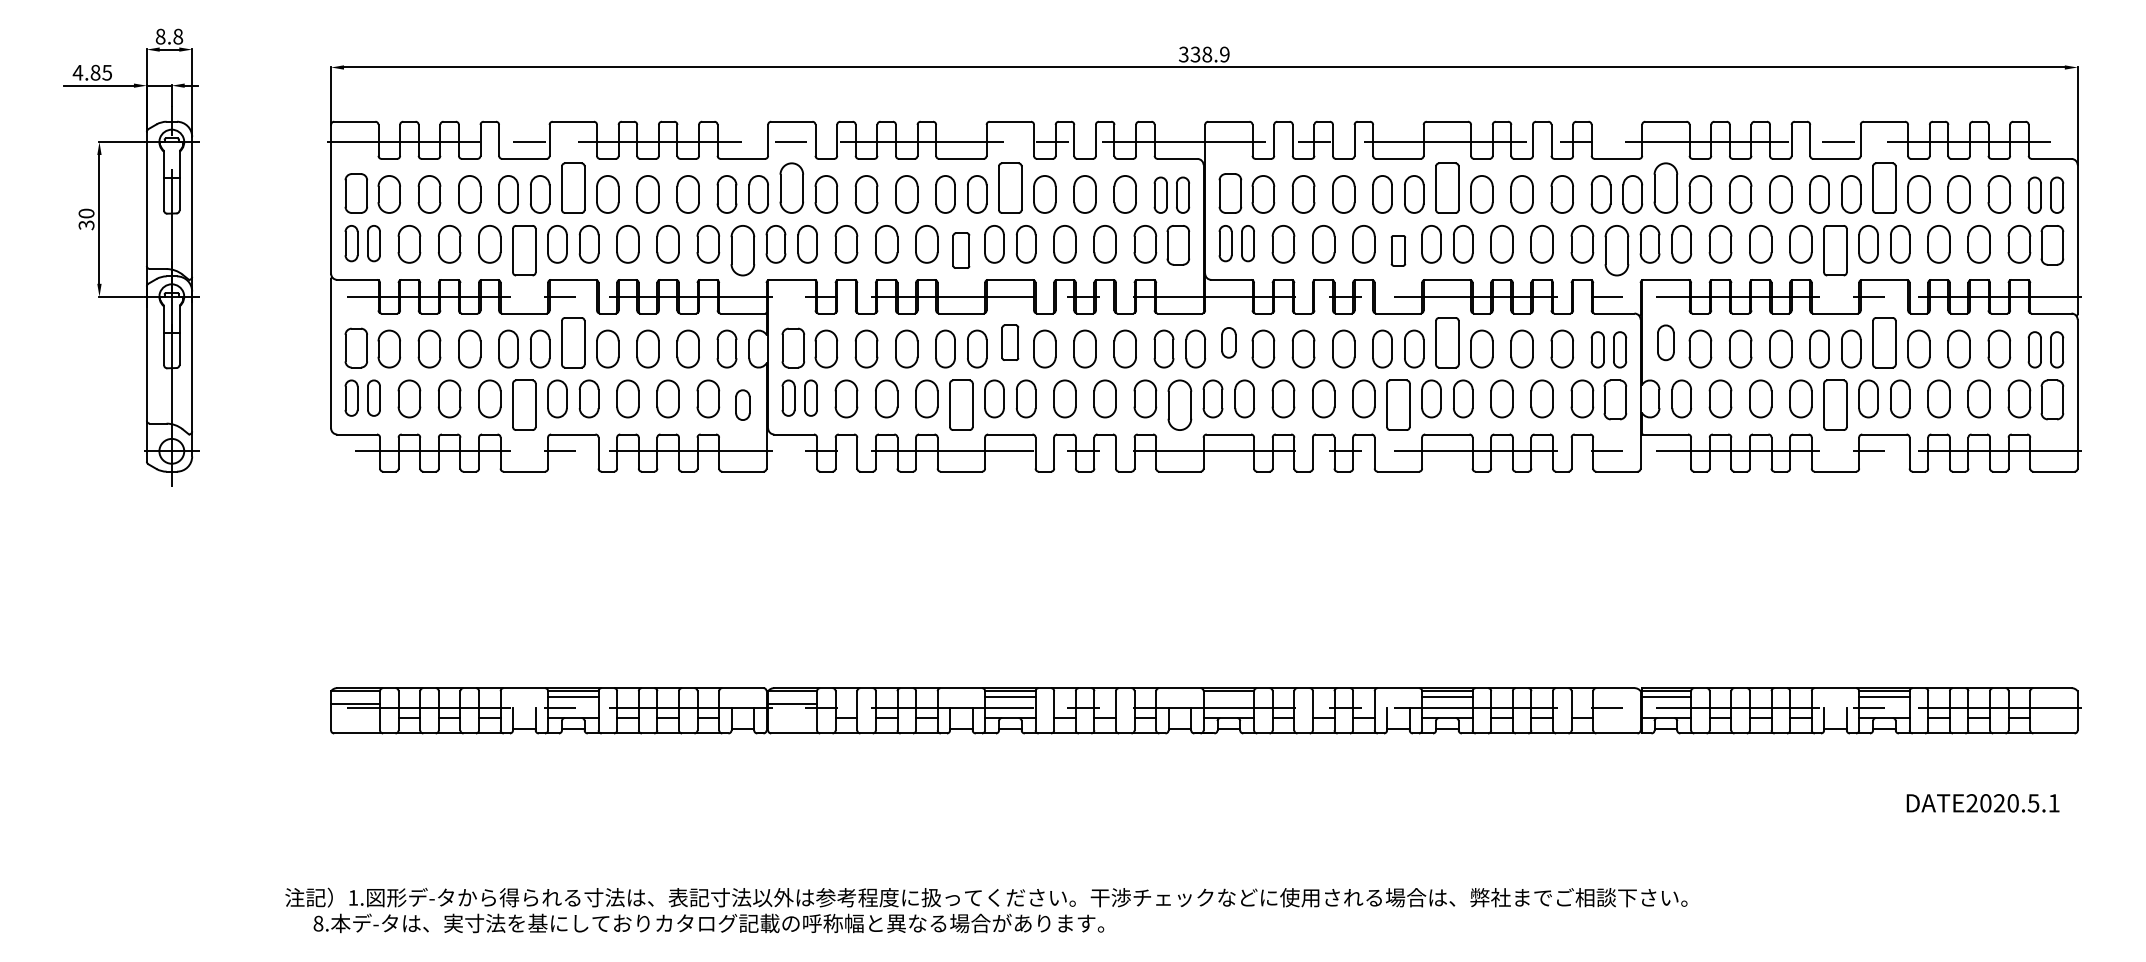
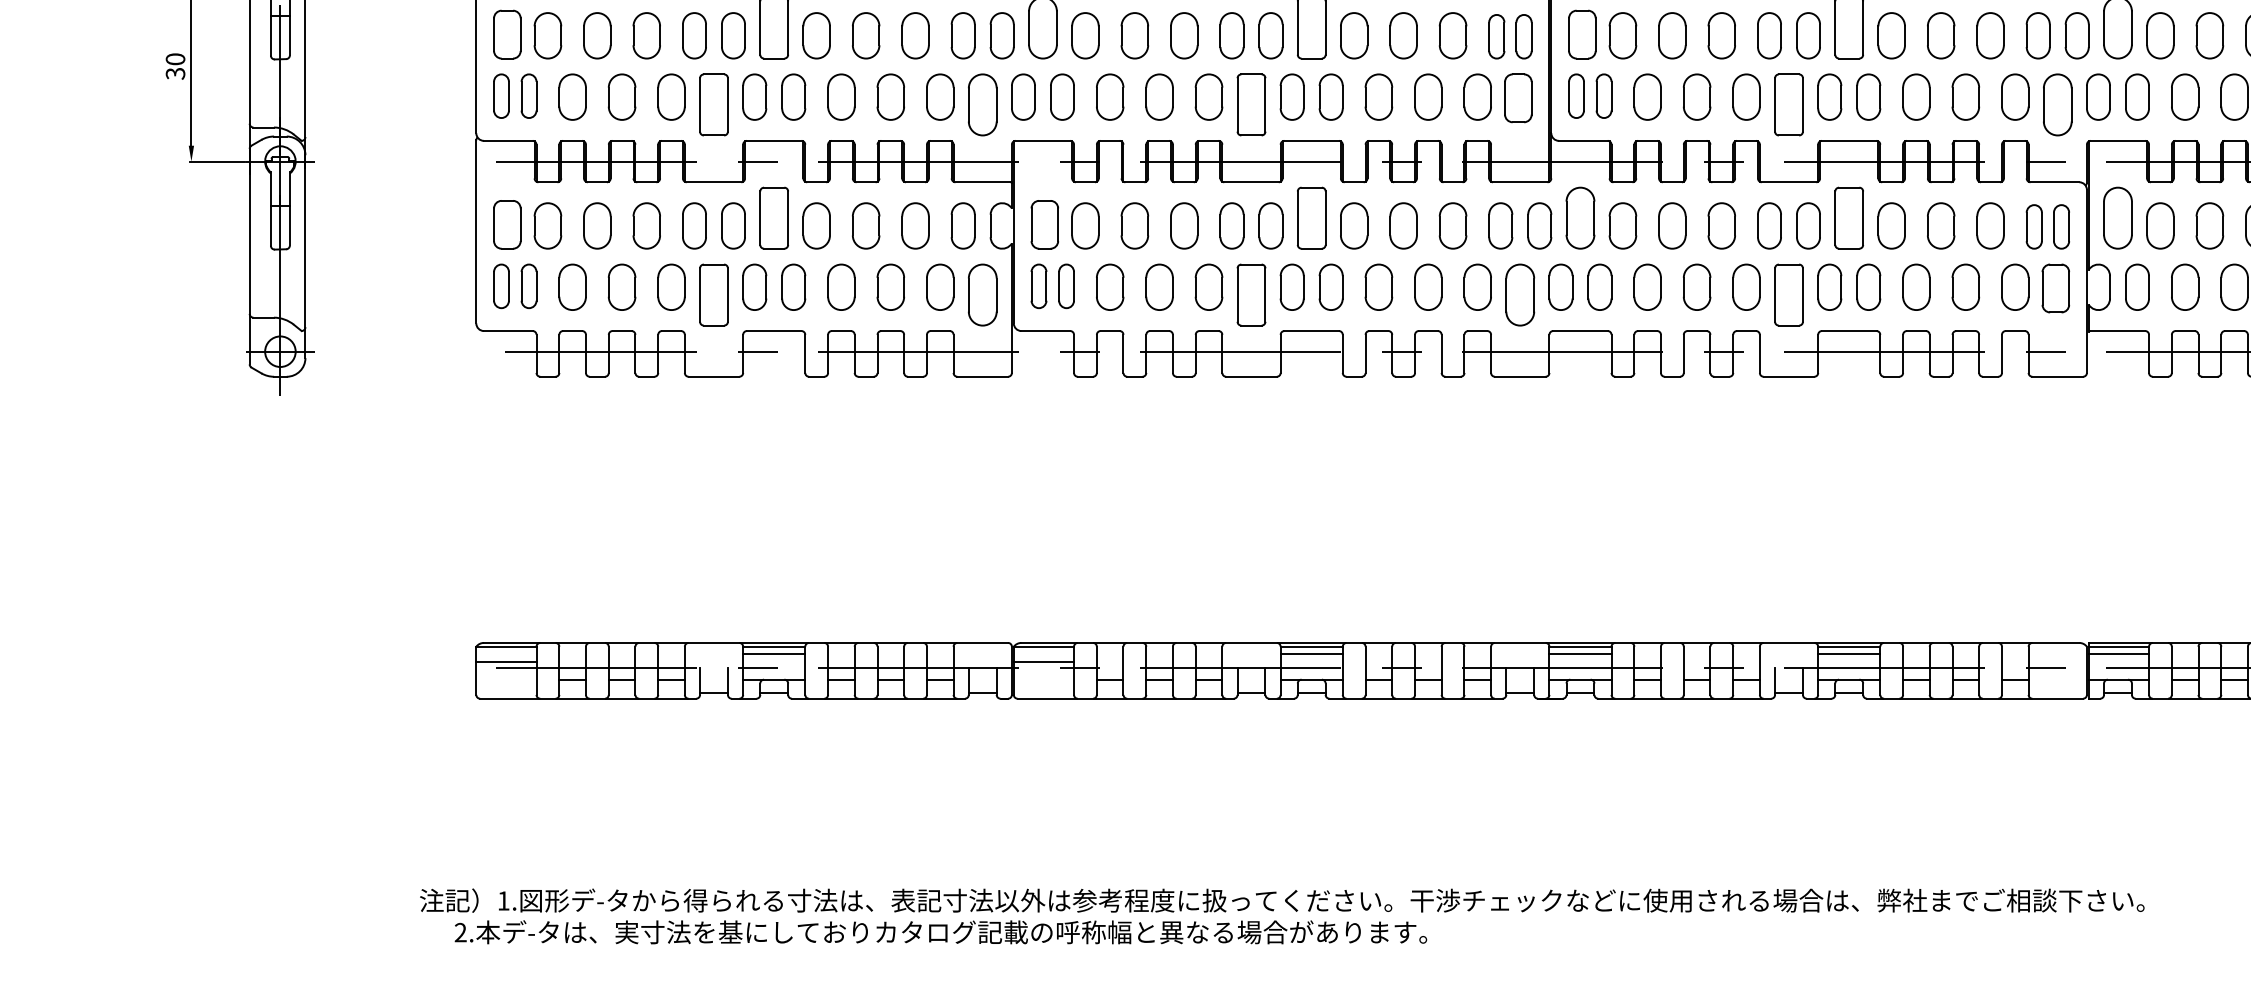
part: (961, 250) -> (1251, 104), size x1.43
part: (1398, 250) -> (1789, 104), size x1.67
part: (1010, 342) -> (1311, 217), size x1.43
part: (1228, 342) -> (1580, 217), size x1.67
part: (1665, 342) -> (2117, 217), size x1.43
part: (742, 404) -> (982, 294), size x1.67
line: (1228, 696) -> (1580, 653), added
text: (318, 923) -> (460, 932), 8. -> 2.

